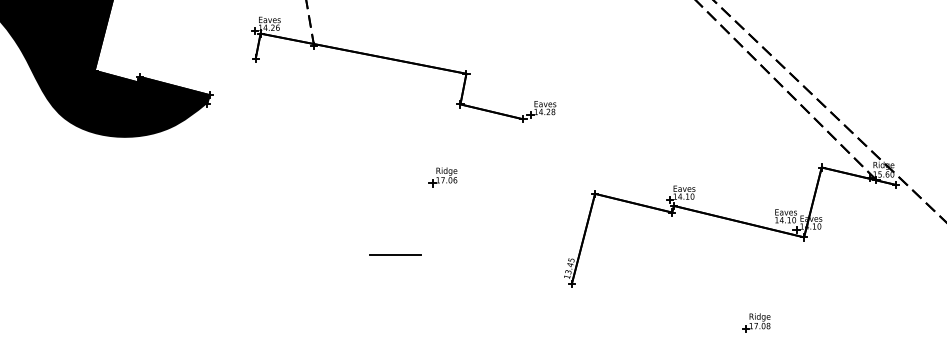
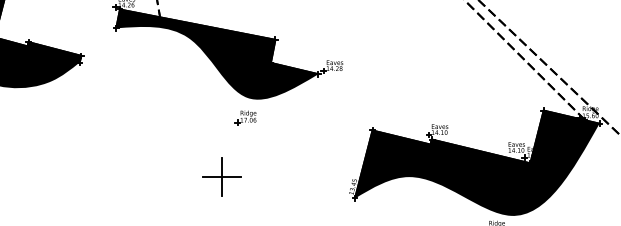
fill: (389, 93) -> (217, 54), added
part: (442, 177) -> (245, 118), moved
fill: (733, 236) -> (477, 162), added
line: (395, 255) -> (221, 177), added

